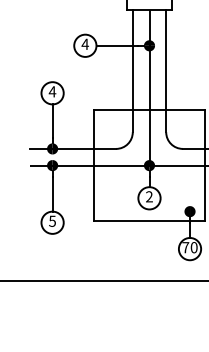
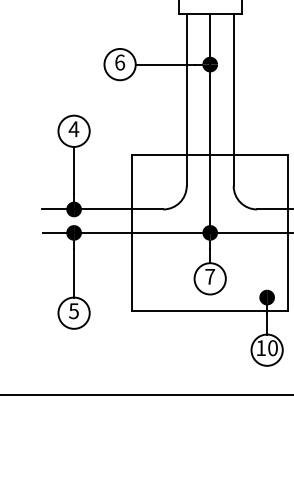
text: (85, 44) -> (120, 62), 4 -> 6
text: (149, 196) -> (210, 276), 2 -> 7
text: (185, 247) -> (260, 347), 70 -> 10

